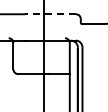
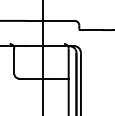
line: (49, 13) -> (49, 20), dashed -> solid

